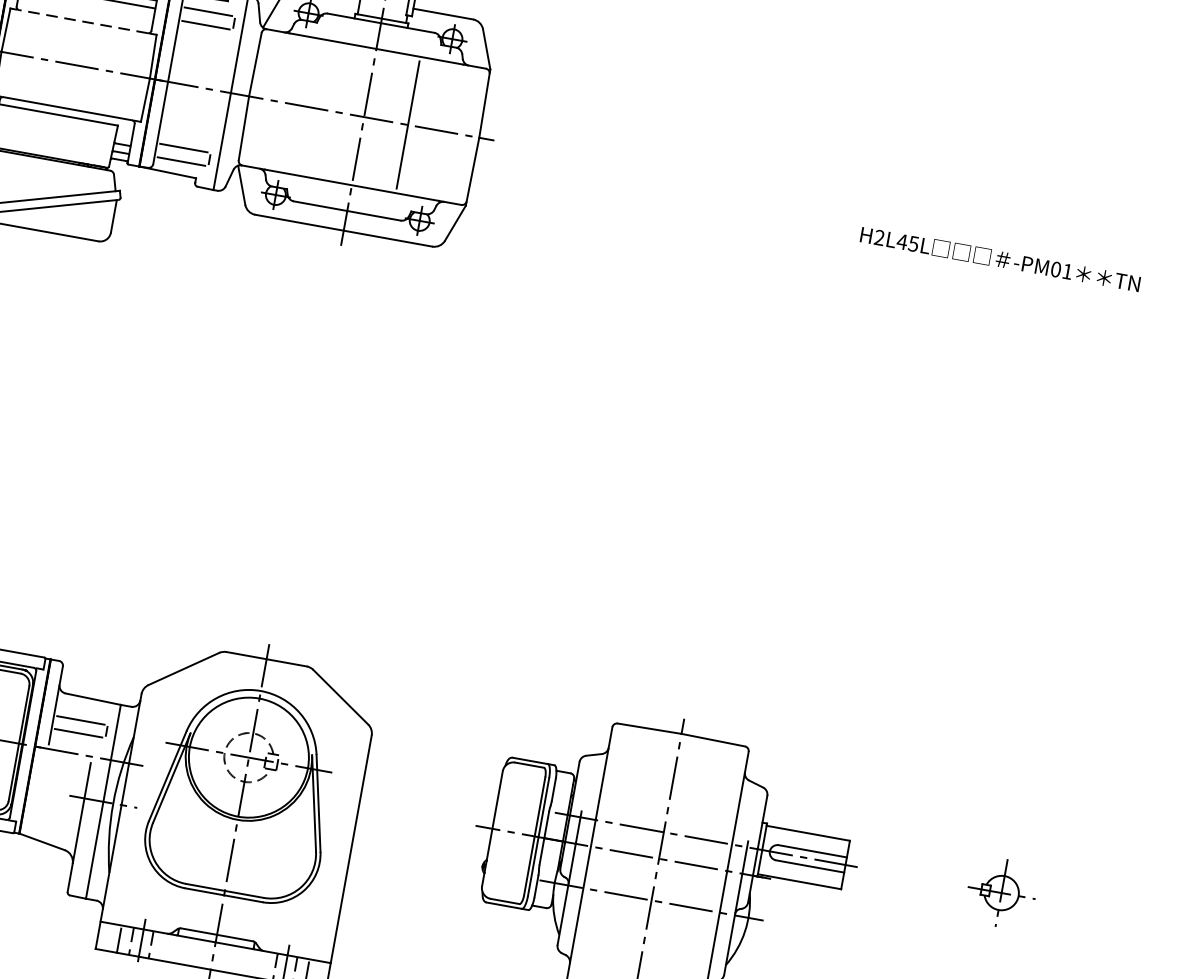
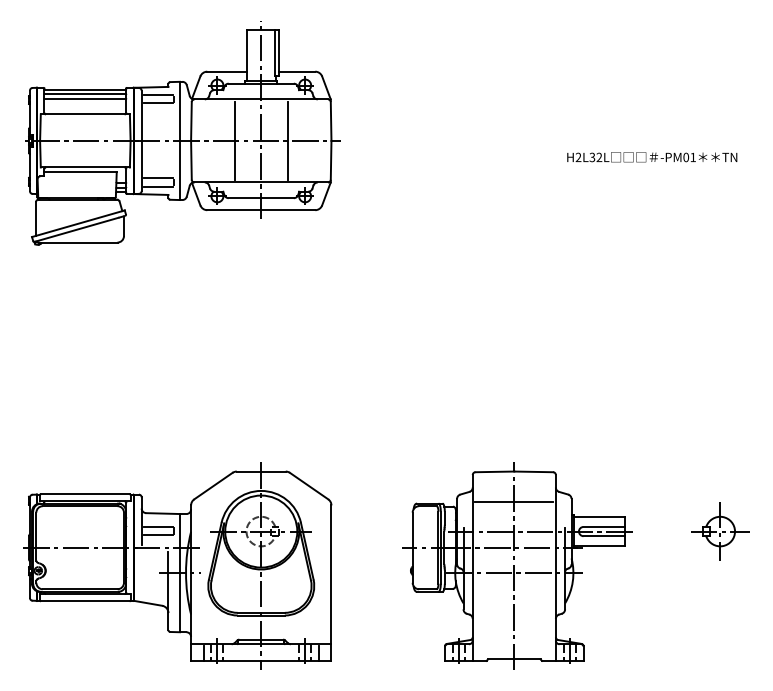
line: (82, 21) -> (84, 114), dashed -> solid
line: (320, 108) -> (234, 140), added
text: (907, 242) -> (595, 157), H2L45L -> H2L32L
line: (673, 783) -> (514, 501), added
part: (1001, 893) -> (720, 531), size x1.43

